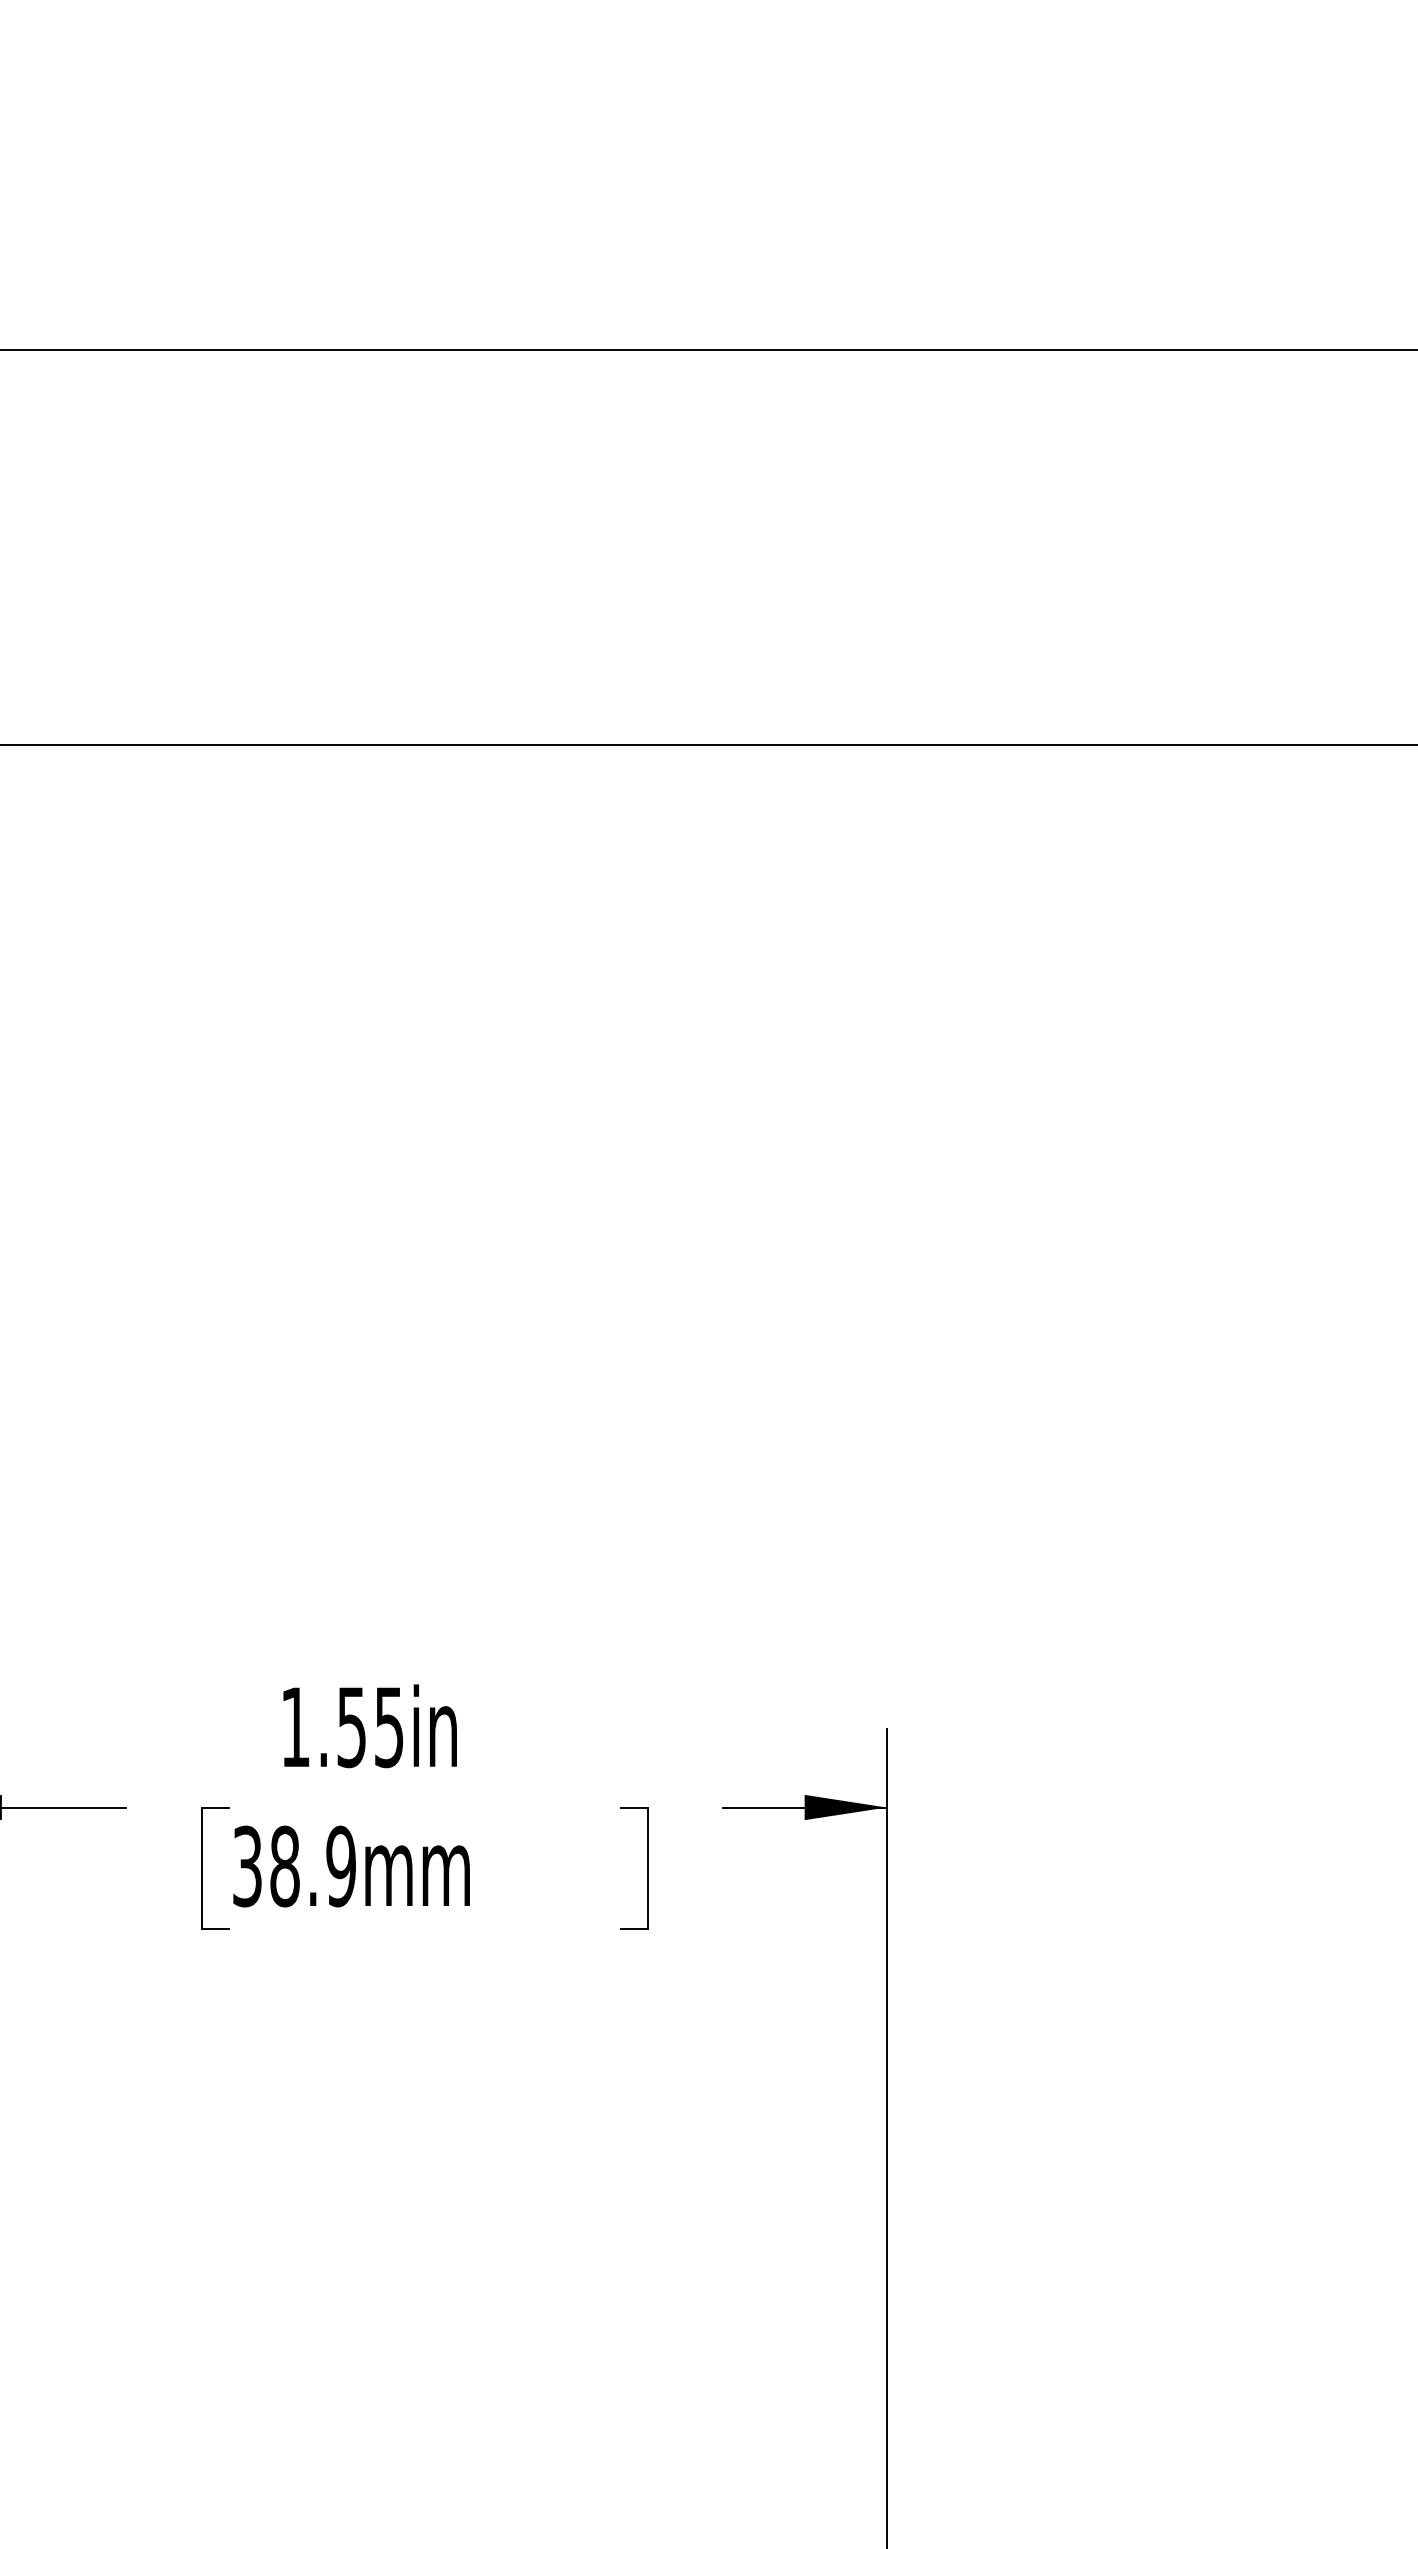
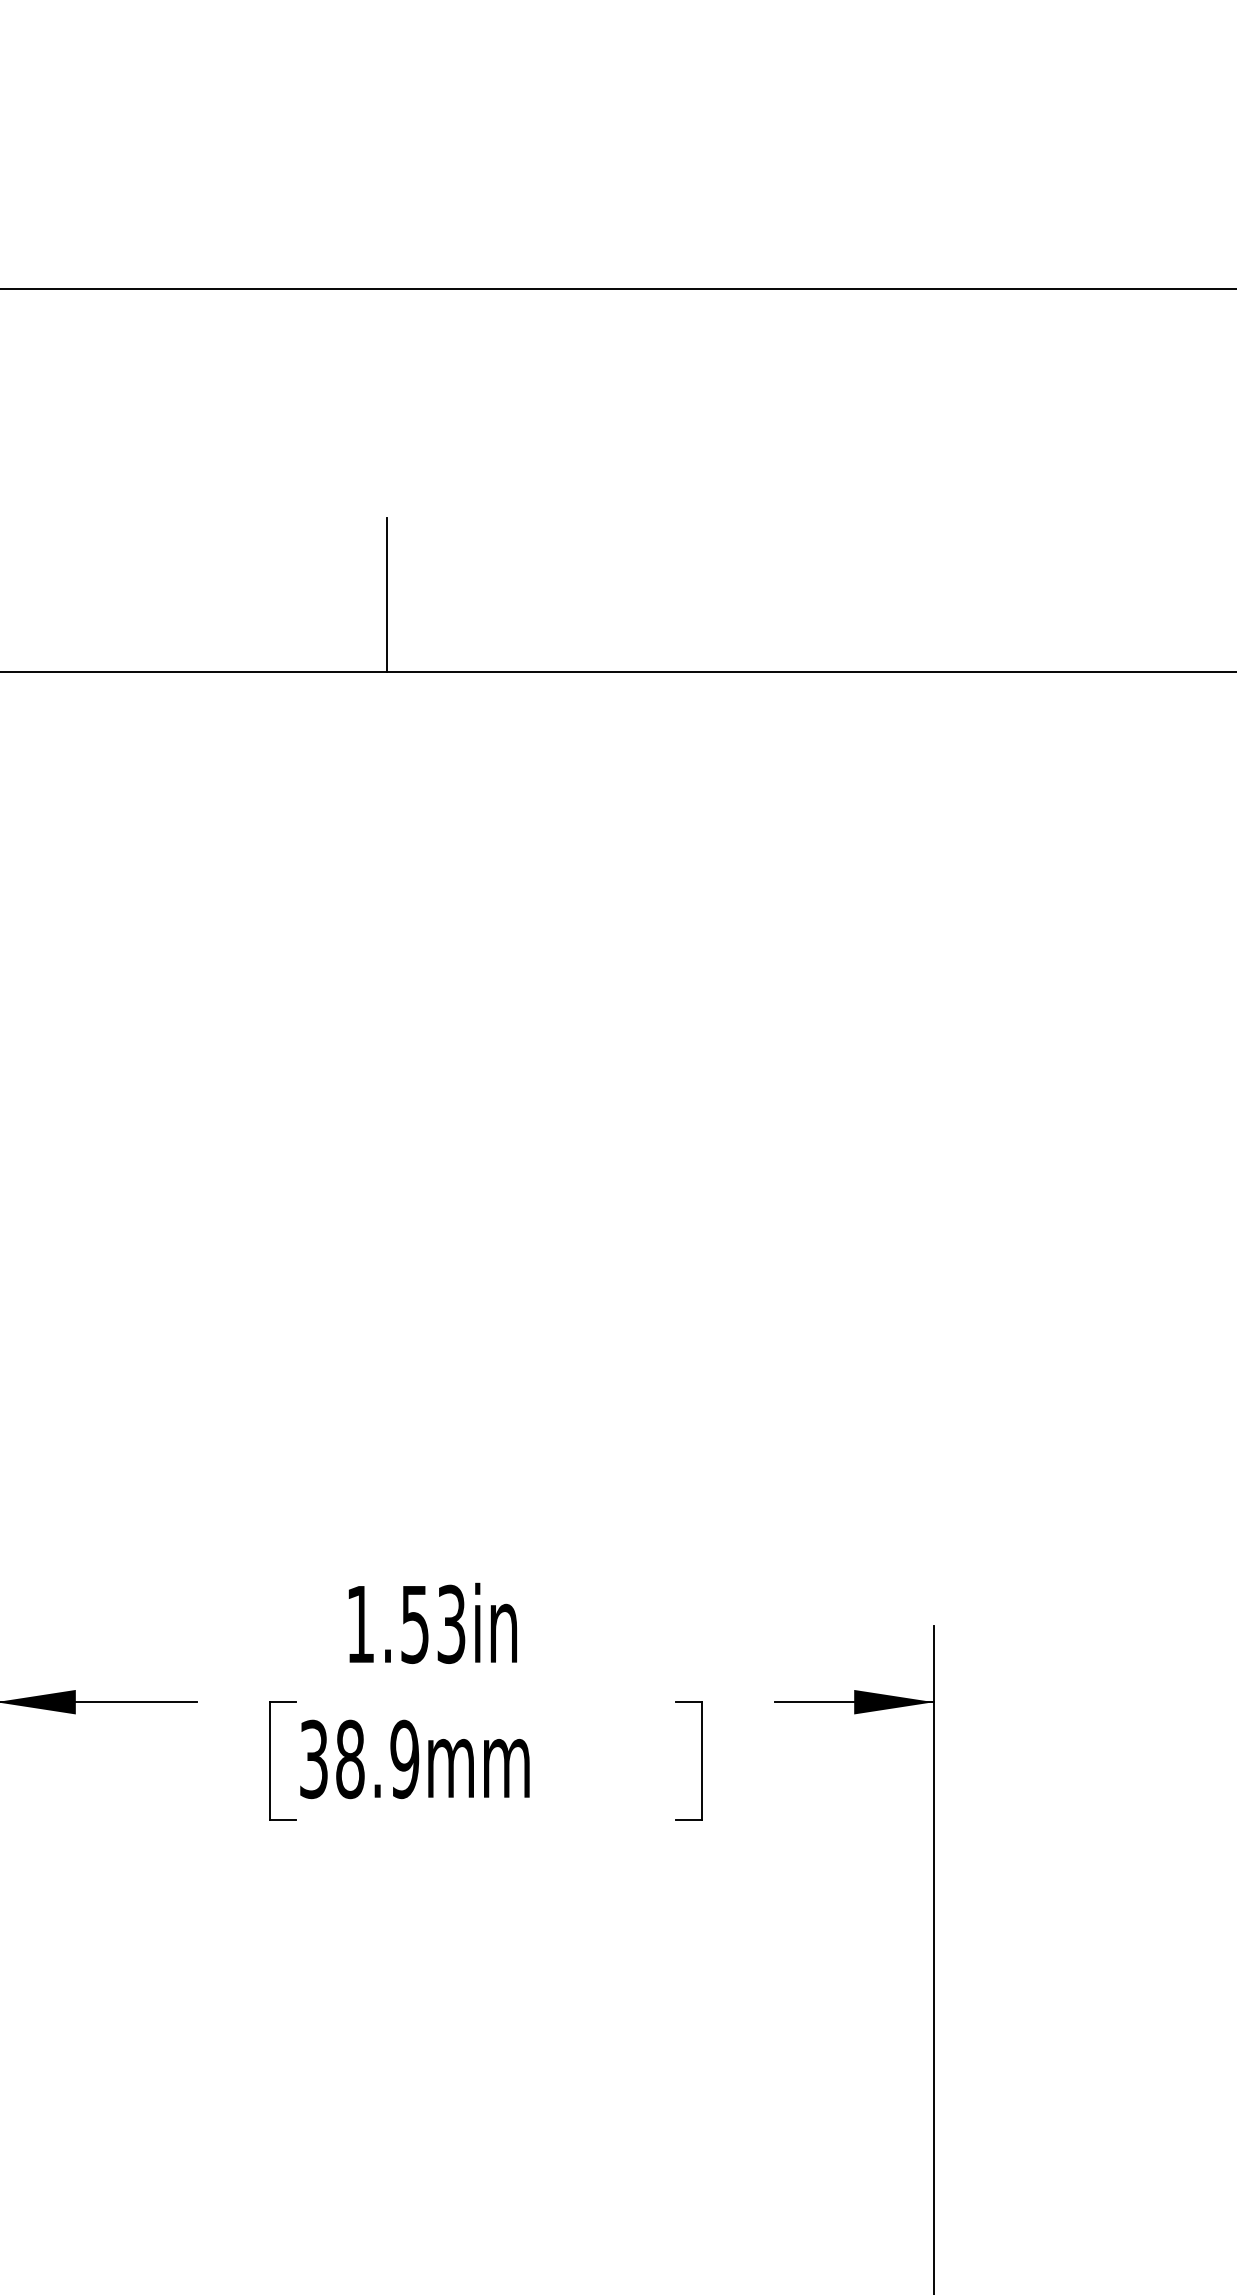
line: (323, 665) -> (387, 594), added
text: (389, 1726) -> (451, 1623), 1.55in -> 1.53in

